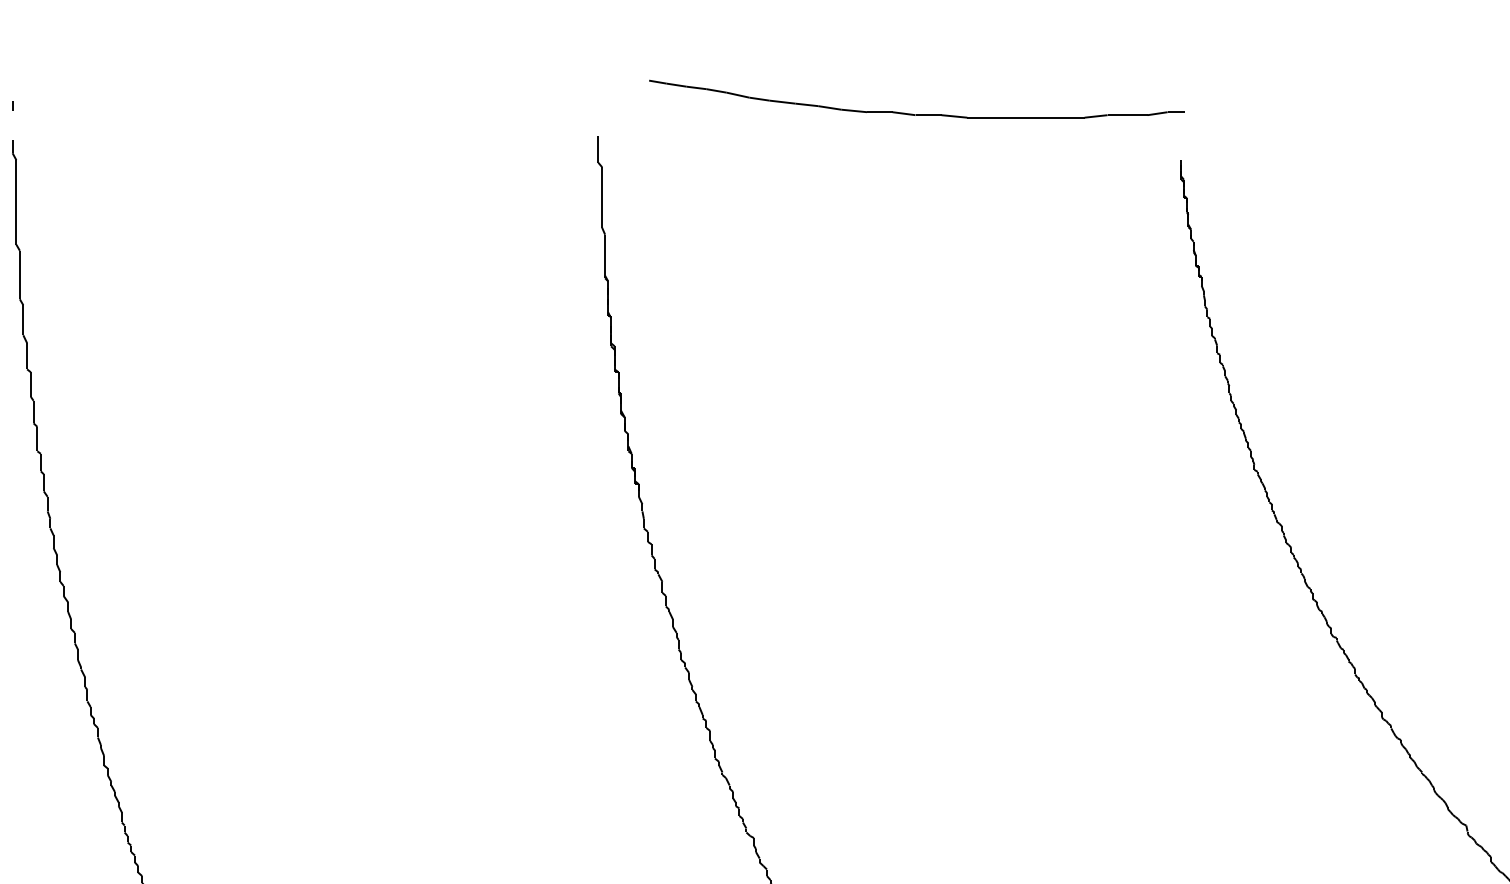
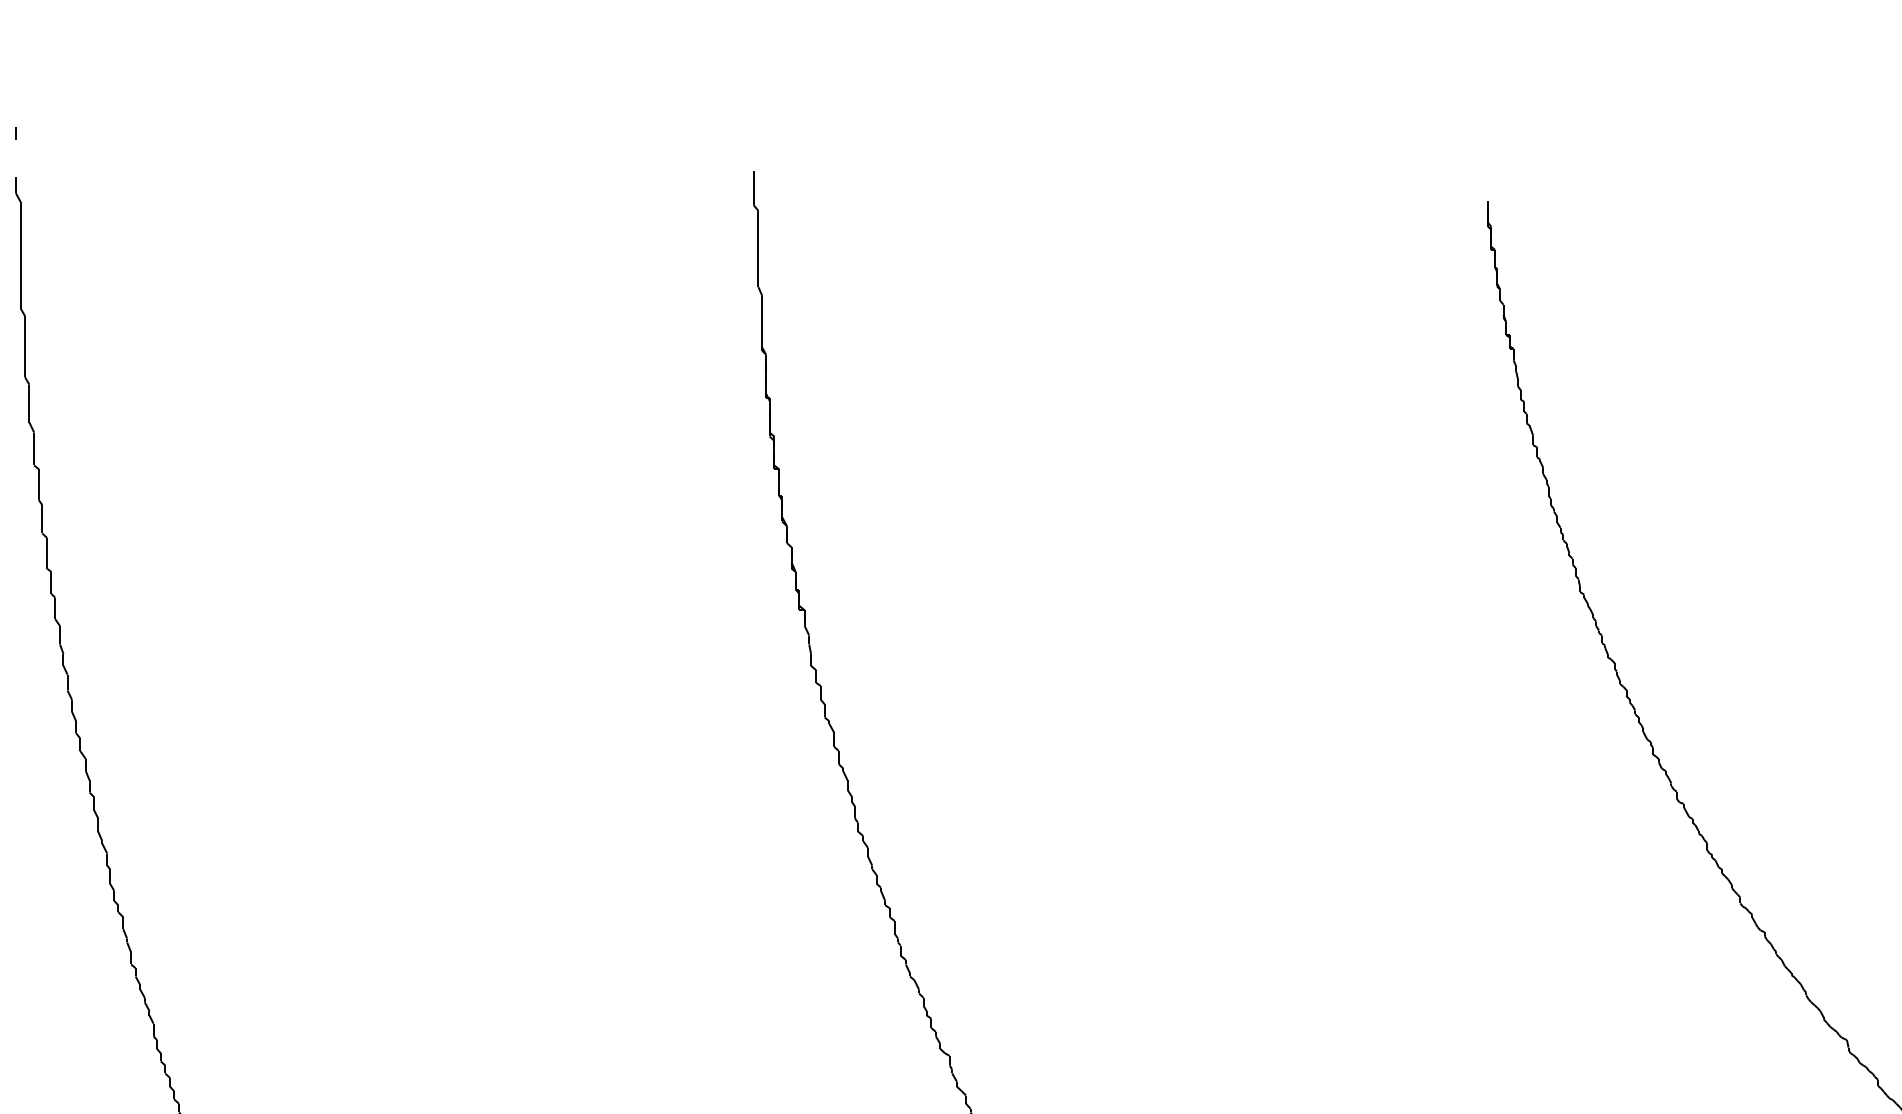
part: (911, 113) -> (1148, 143), removed

